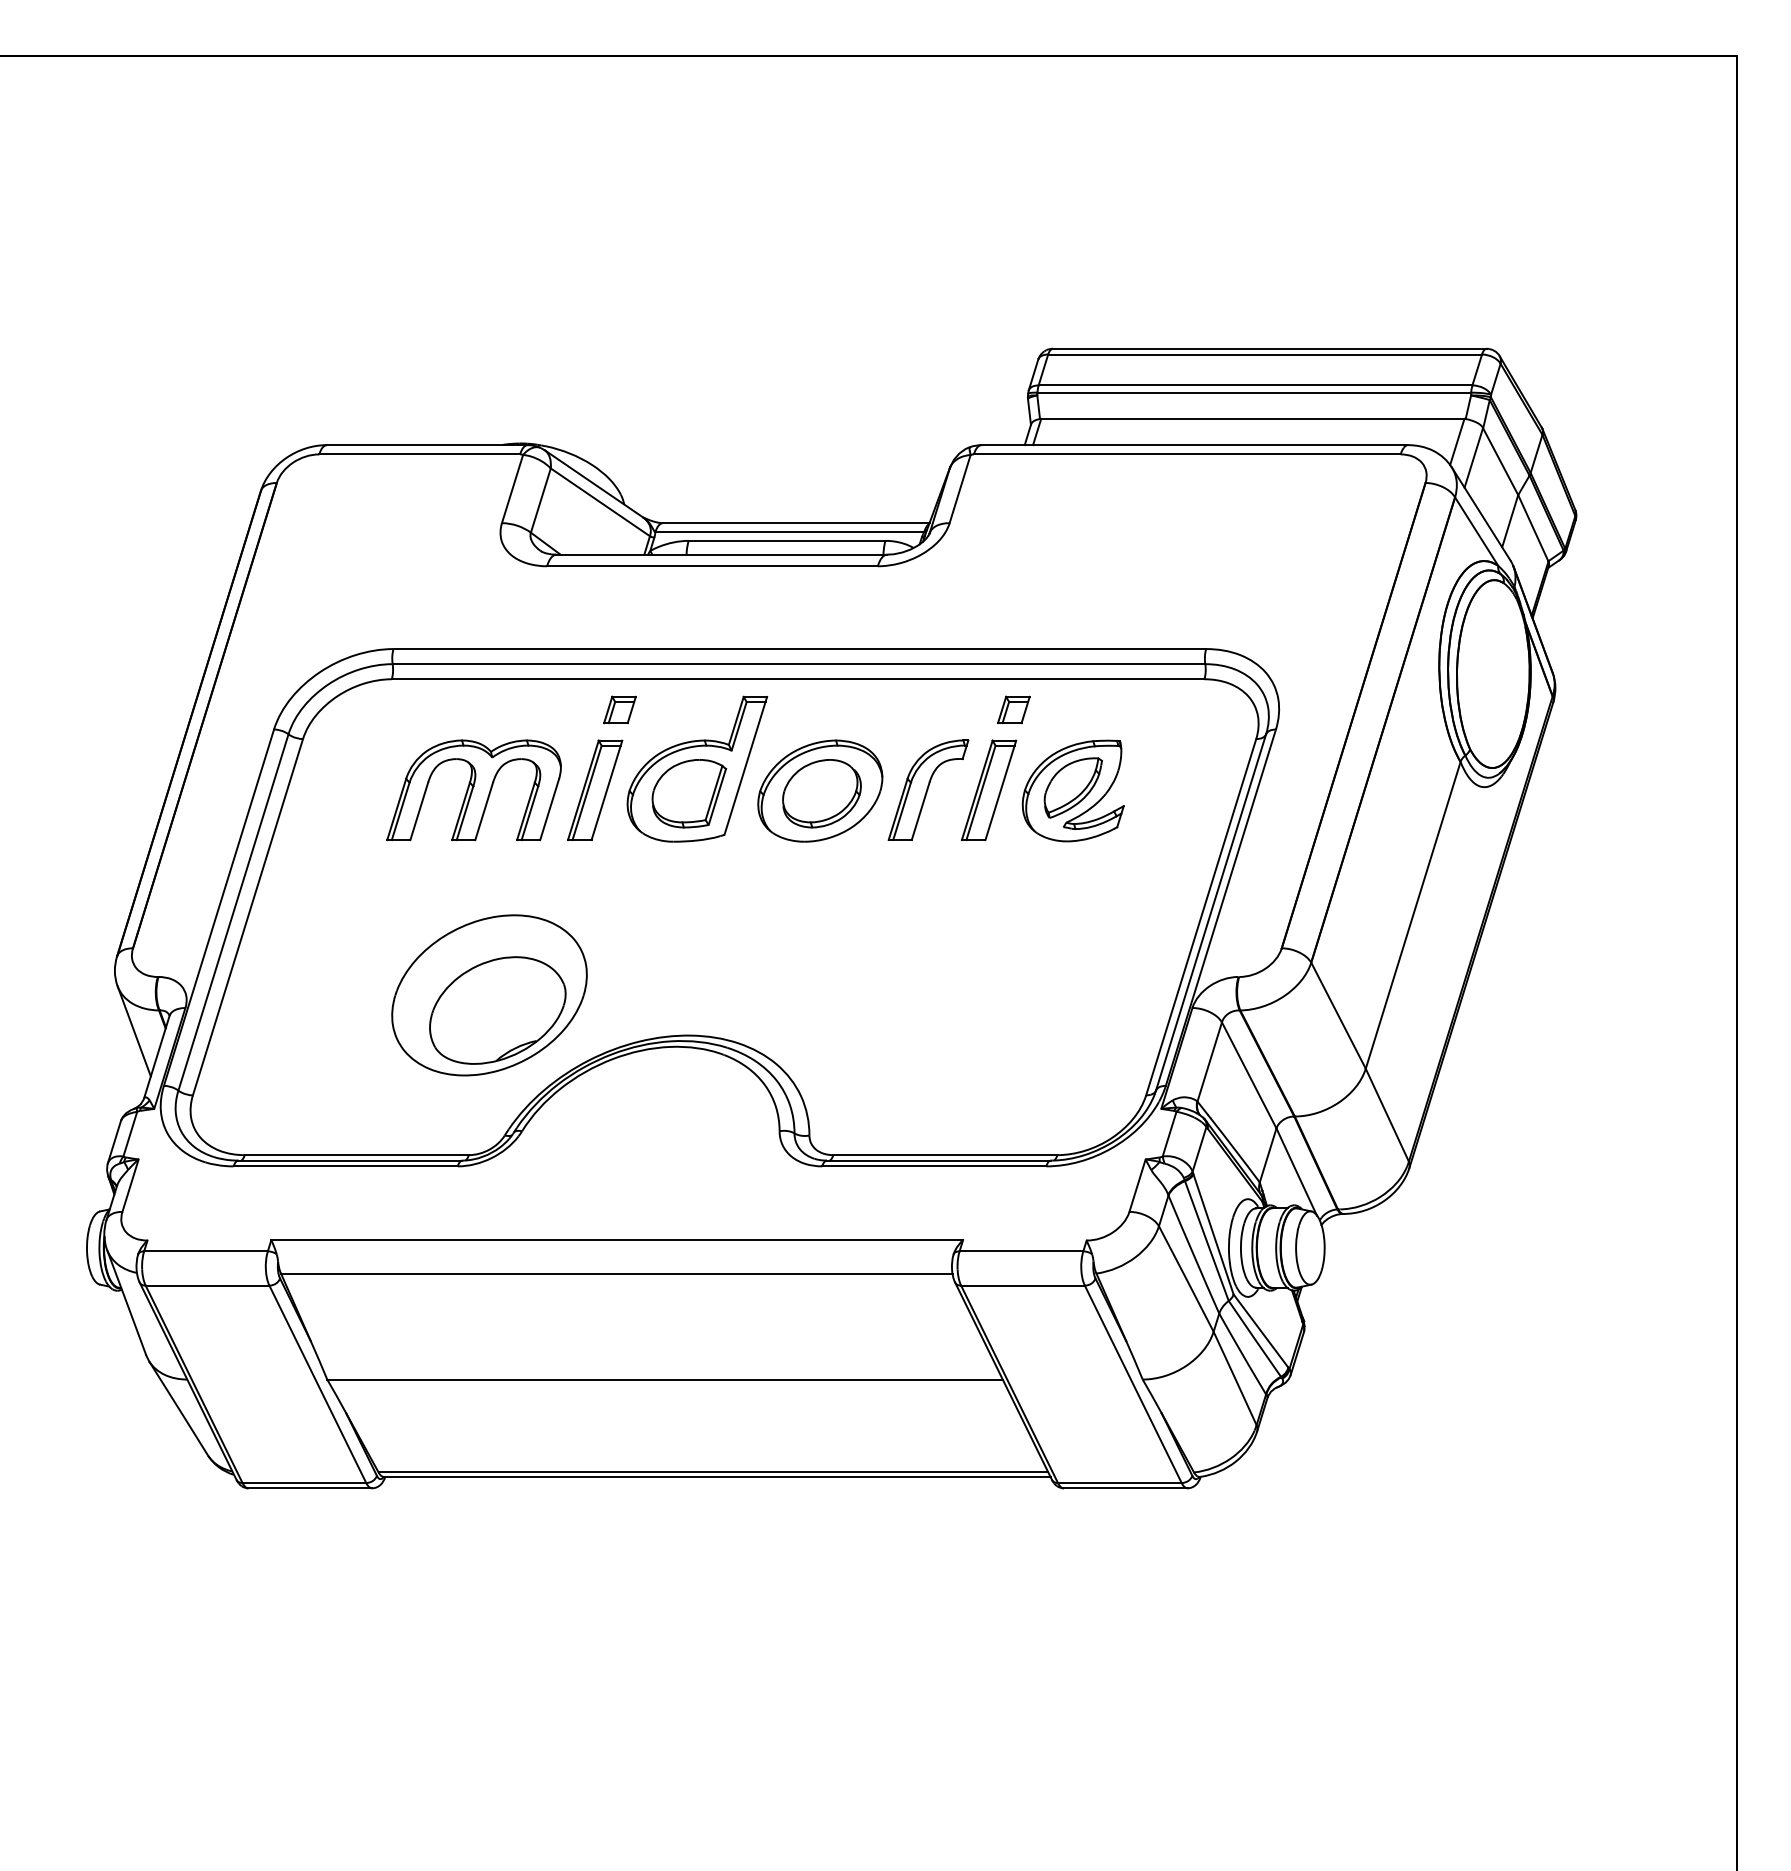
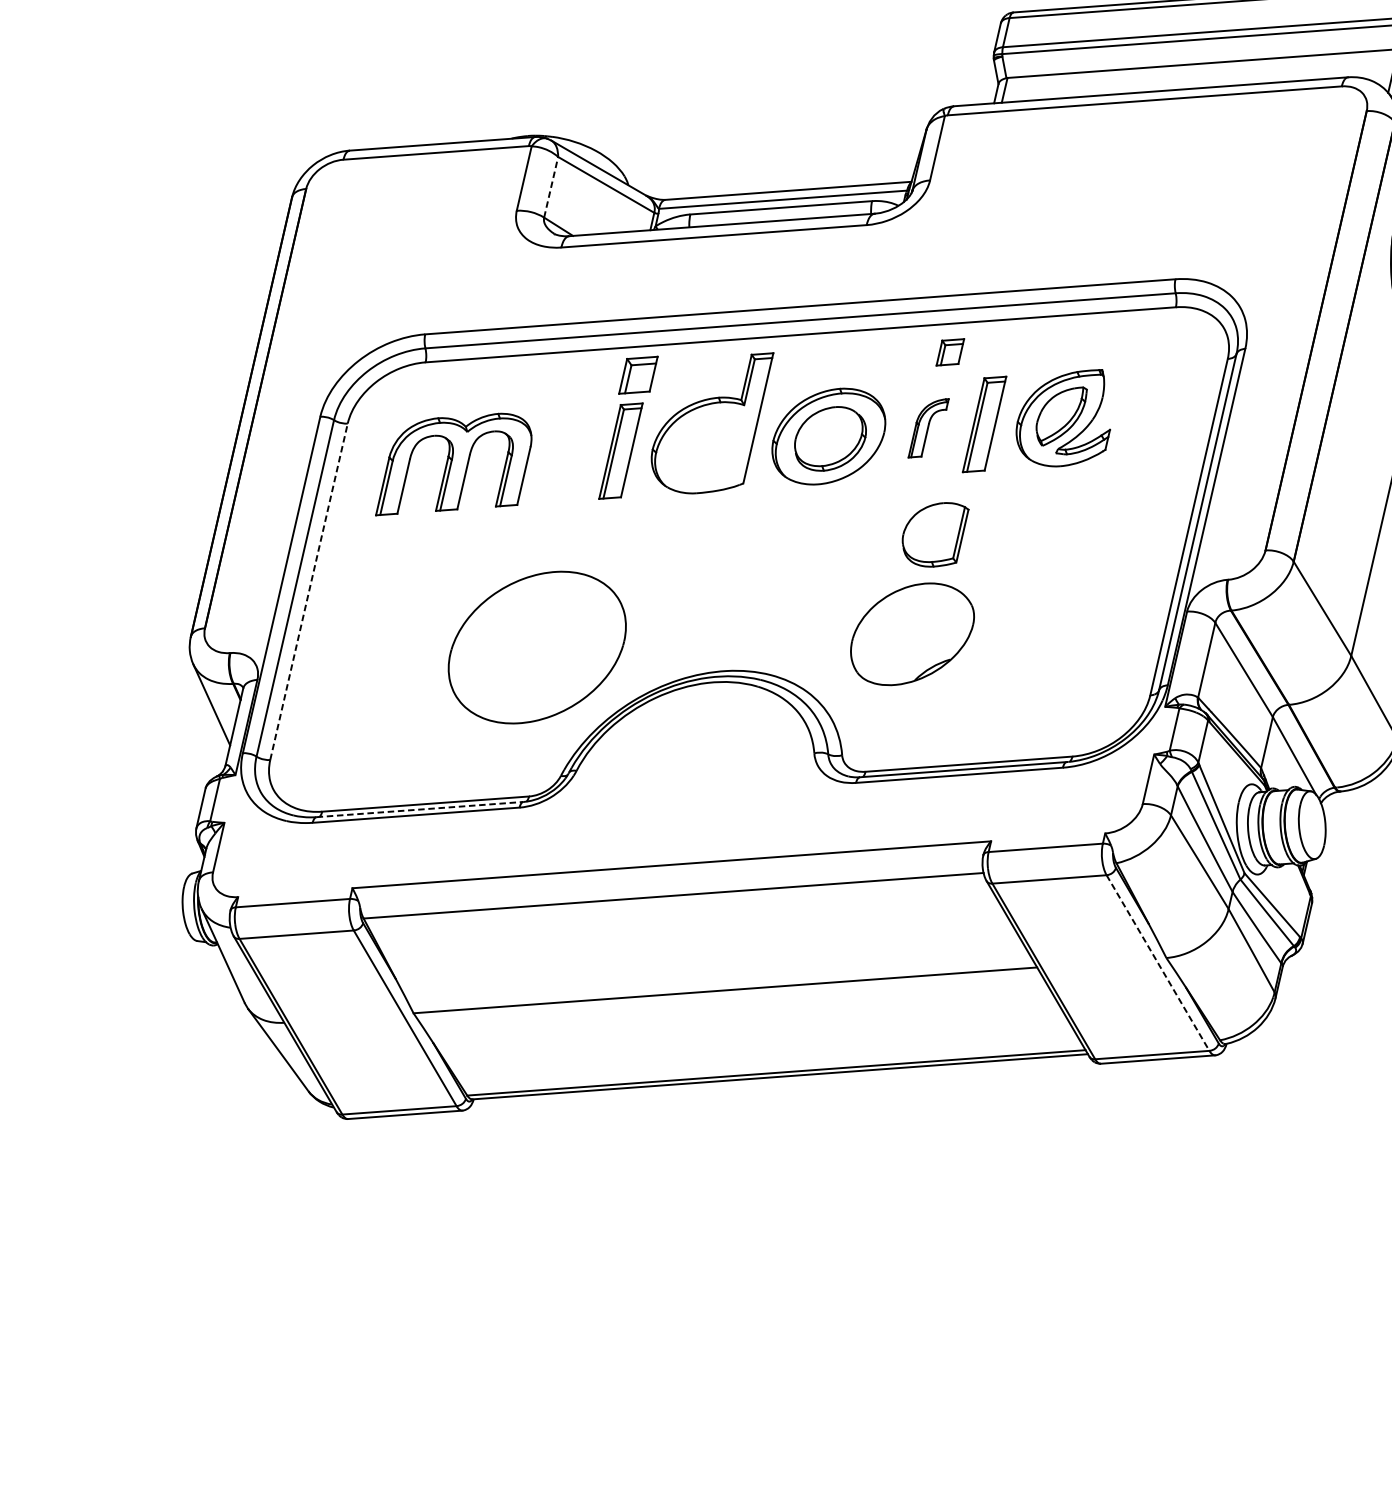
line: (540, 500) -> (550, 187), solid -> dashed
part: (619, 709) -> (637, 374), size x1.4
part: (1013, 709) -> (949, 351), moved
part: (928, 789) -> (928, 427), size x0.6
part: (473, 790) -> (452, 463), moved
part: (689, 793) -> (936, 534), moved
line: (248, 916) -> (309, 591), solid -> dashed
part: (497, 1010) -> (912, 634), moved
line: (350, 1160) -> (420, 809), solid -> dashed
line: (1133, 1384) -> (1158, 963), solid -> dashed

